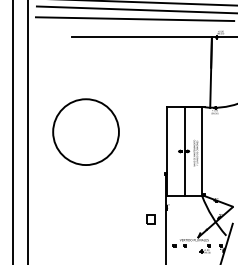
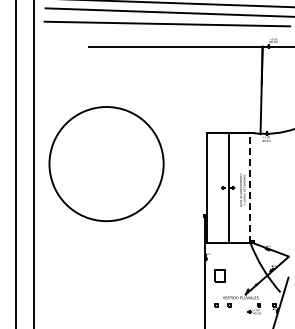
circle: (85, 131) -> (106, 163), size x1.4
line: (202, 151) -> (250, 188), solid -> dashed
part: (150, 218) -> (219, 275), moved

